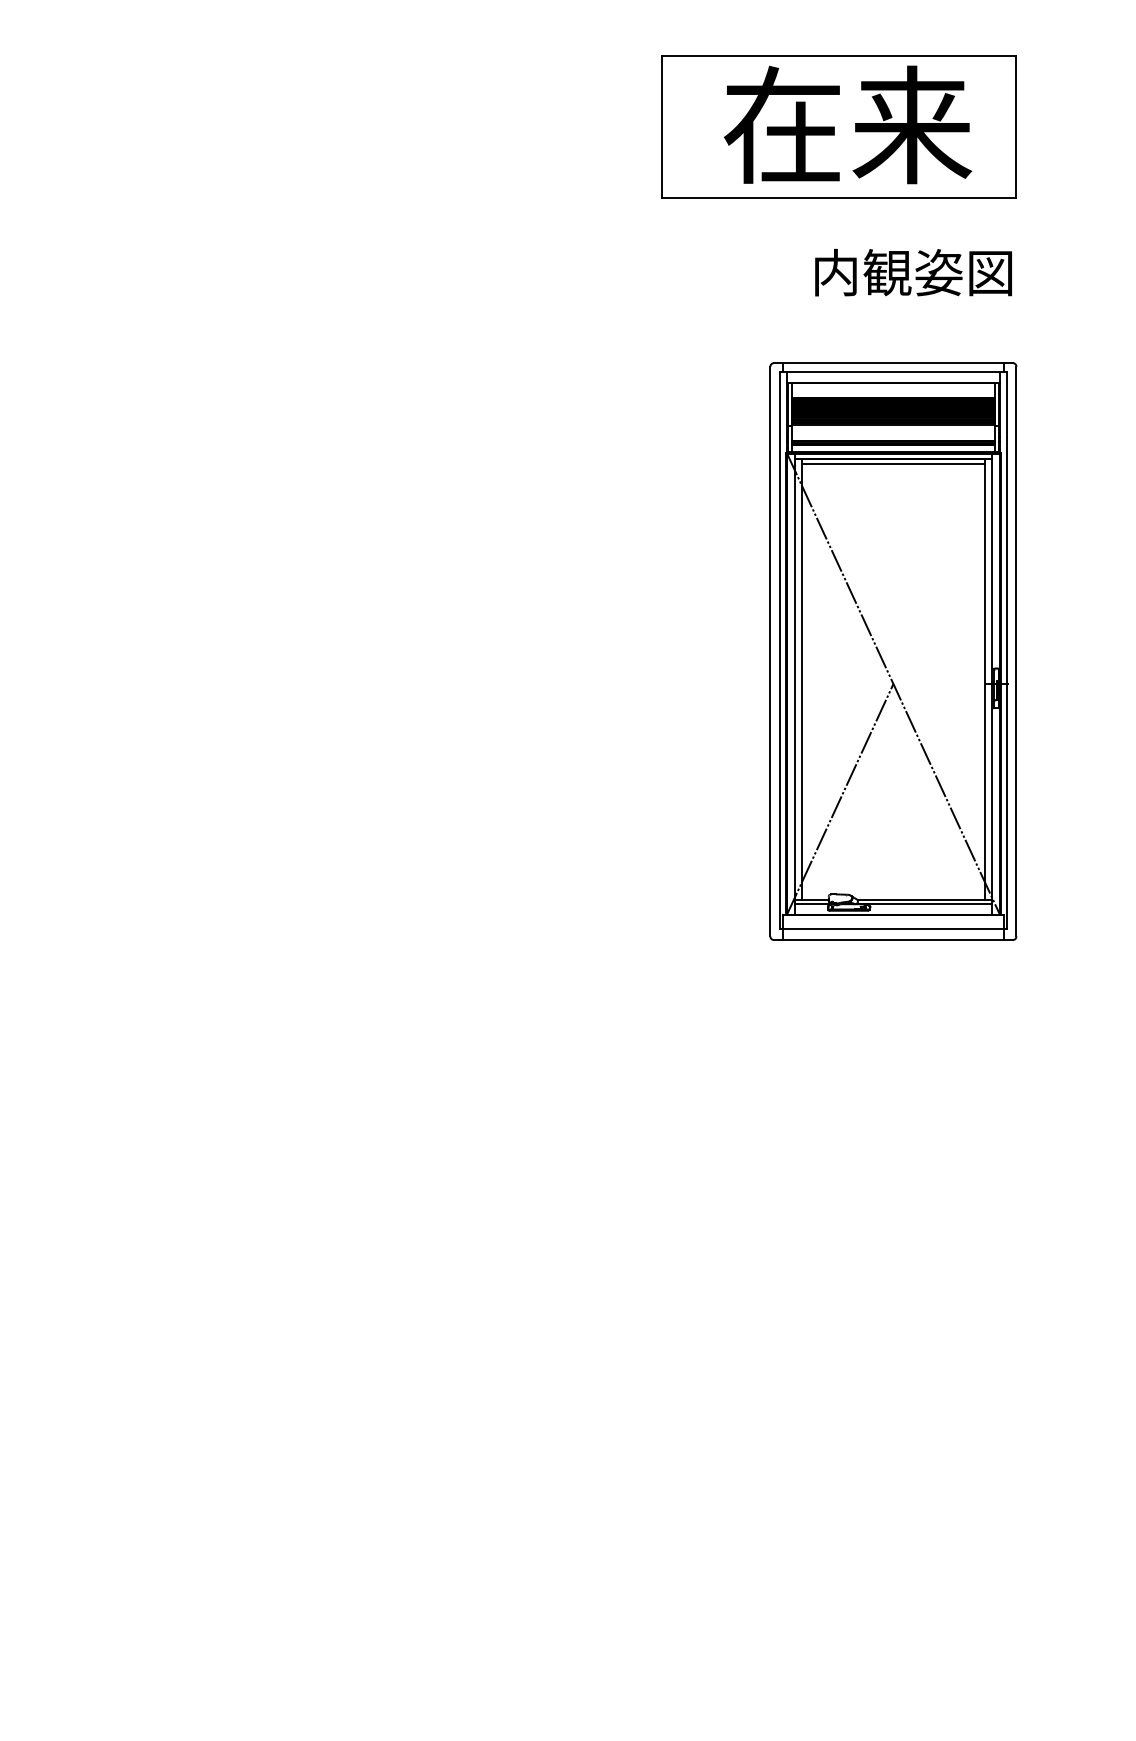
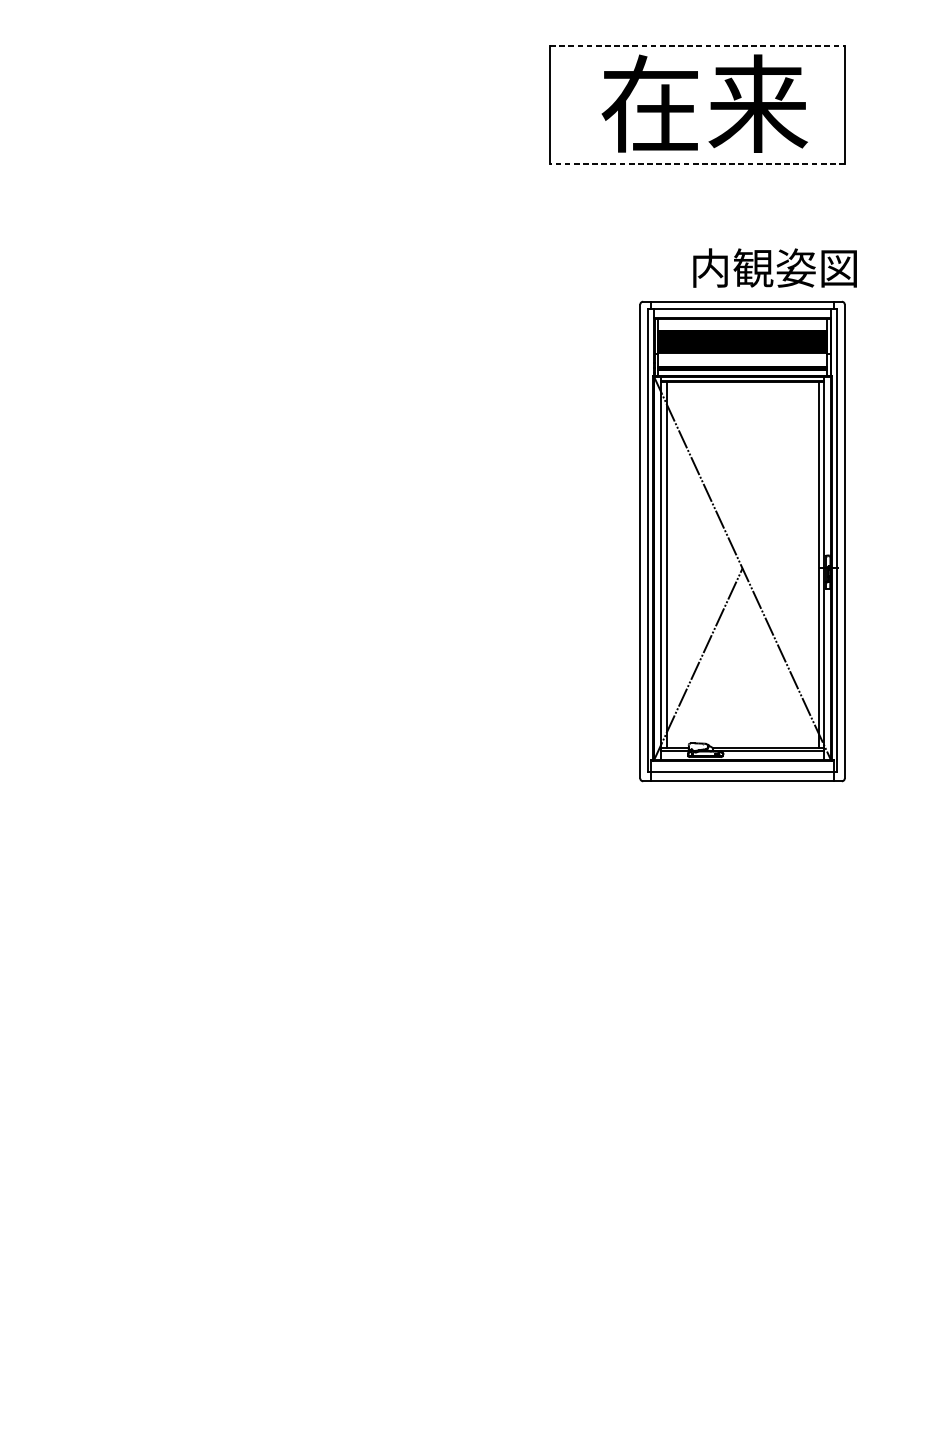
line: (839, 55) -> (697, 45), solid -> dashed
line: (838, 197) -> (696, 164), solid -> dashed
text: (913, 272) -> (775, 267), moved
line: (892, 464) -> (741, 385), removed

